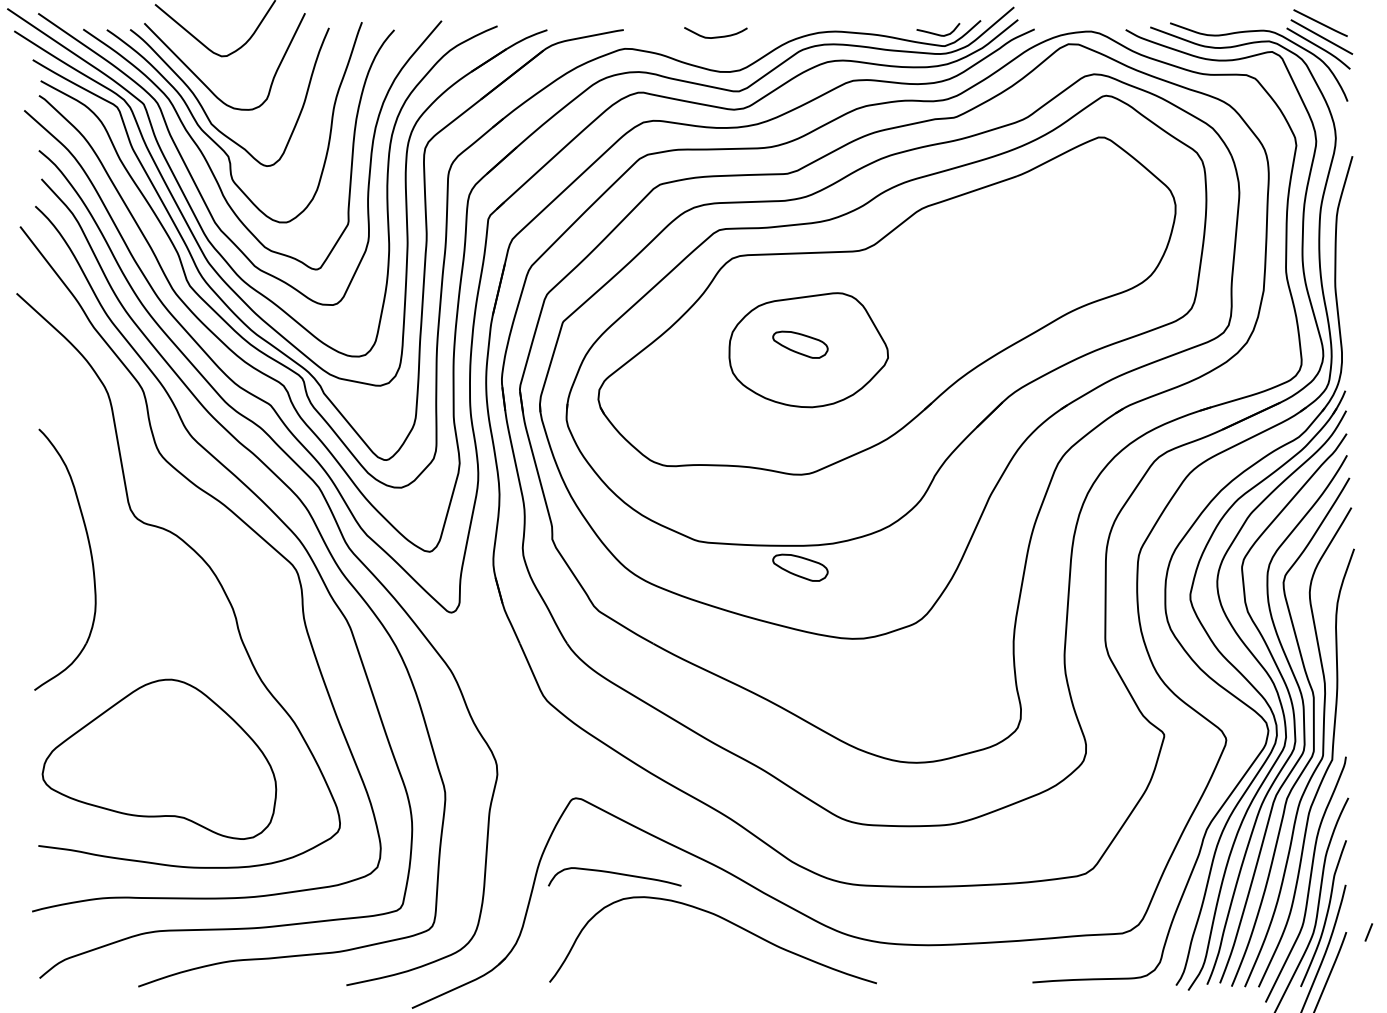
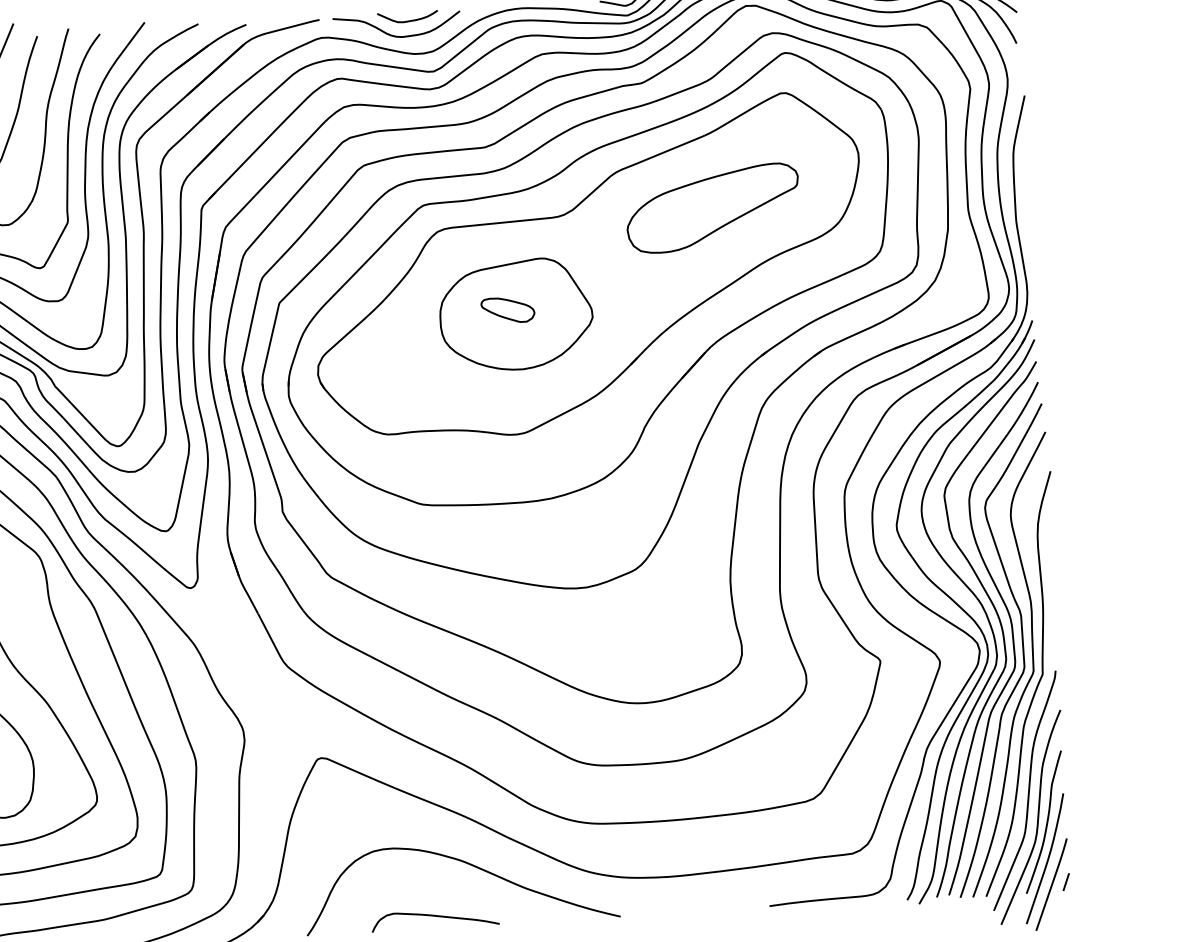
curve: (699, 50) -> (393, 34), added
part: (1020, 252) -> (712, 208), added
part: (800, 567) -> (521, 523), removed
curve: (615, 874) -> (435, 917), moved
line: (1368, 932) -> (1065, 882), moved

